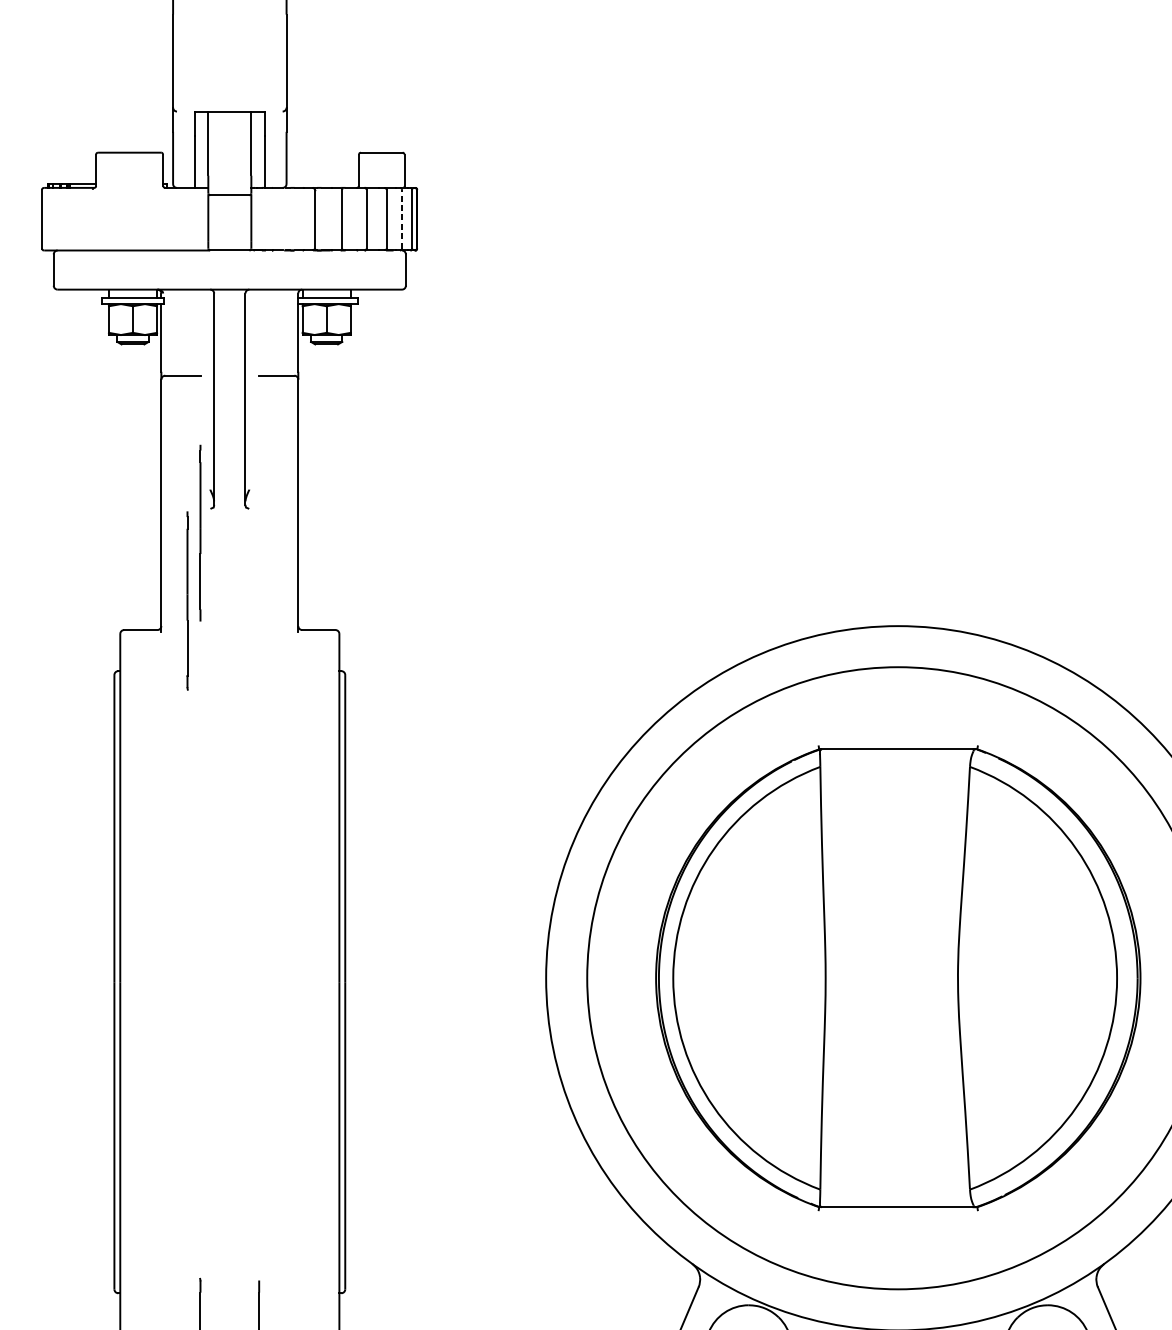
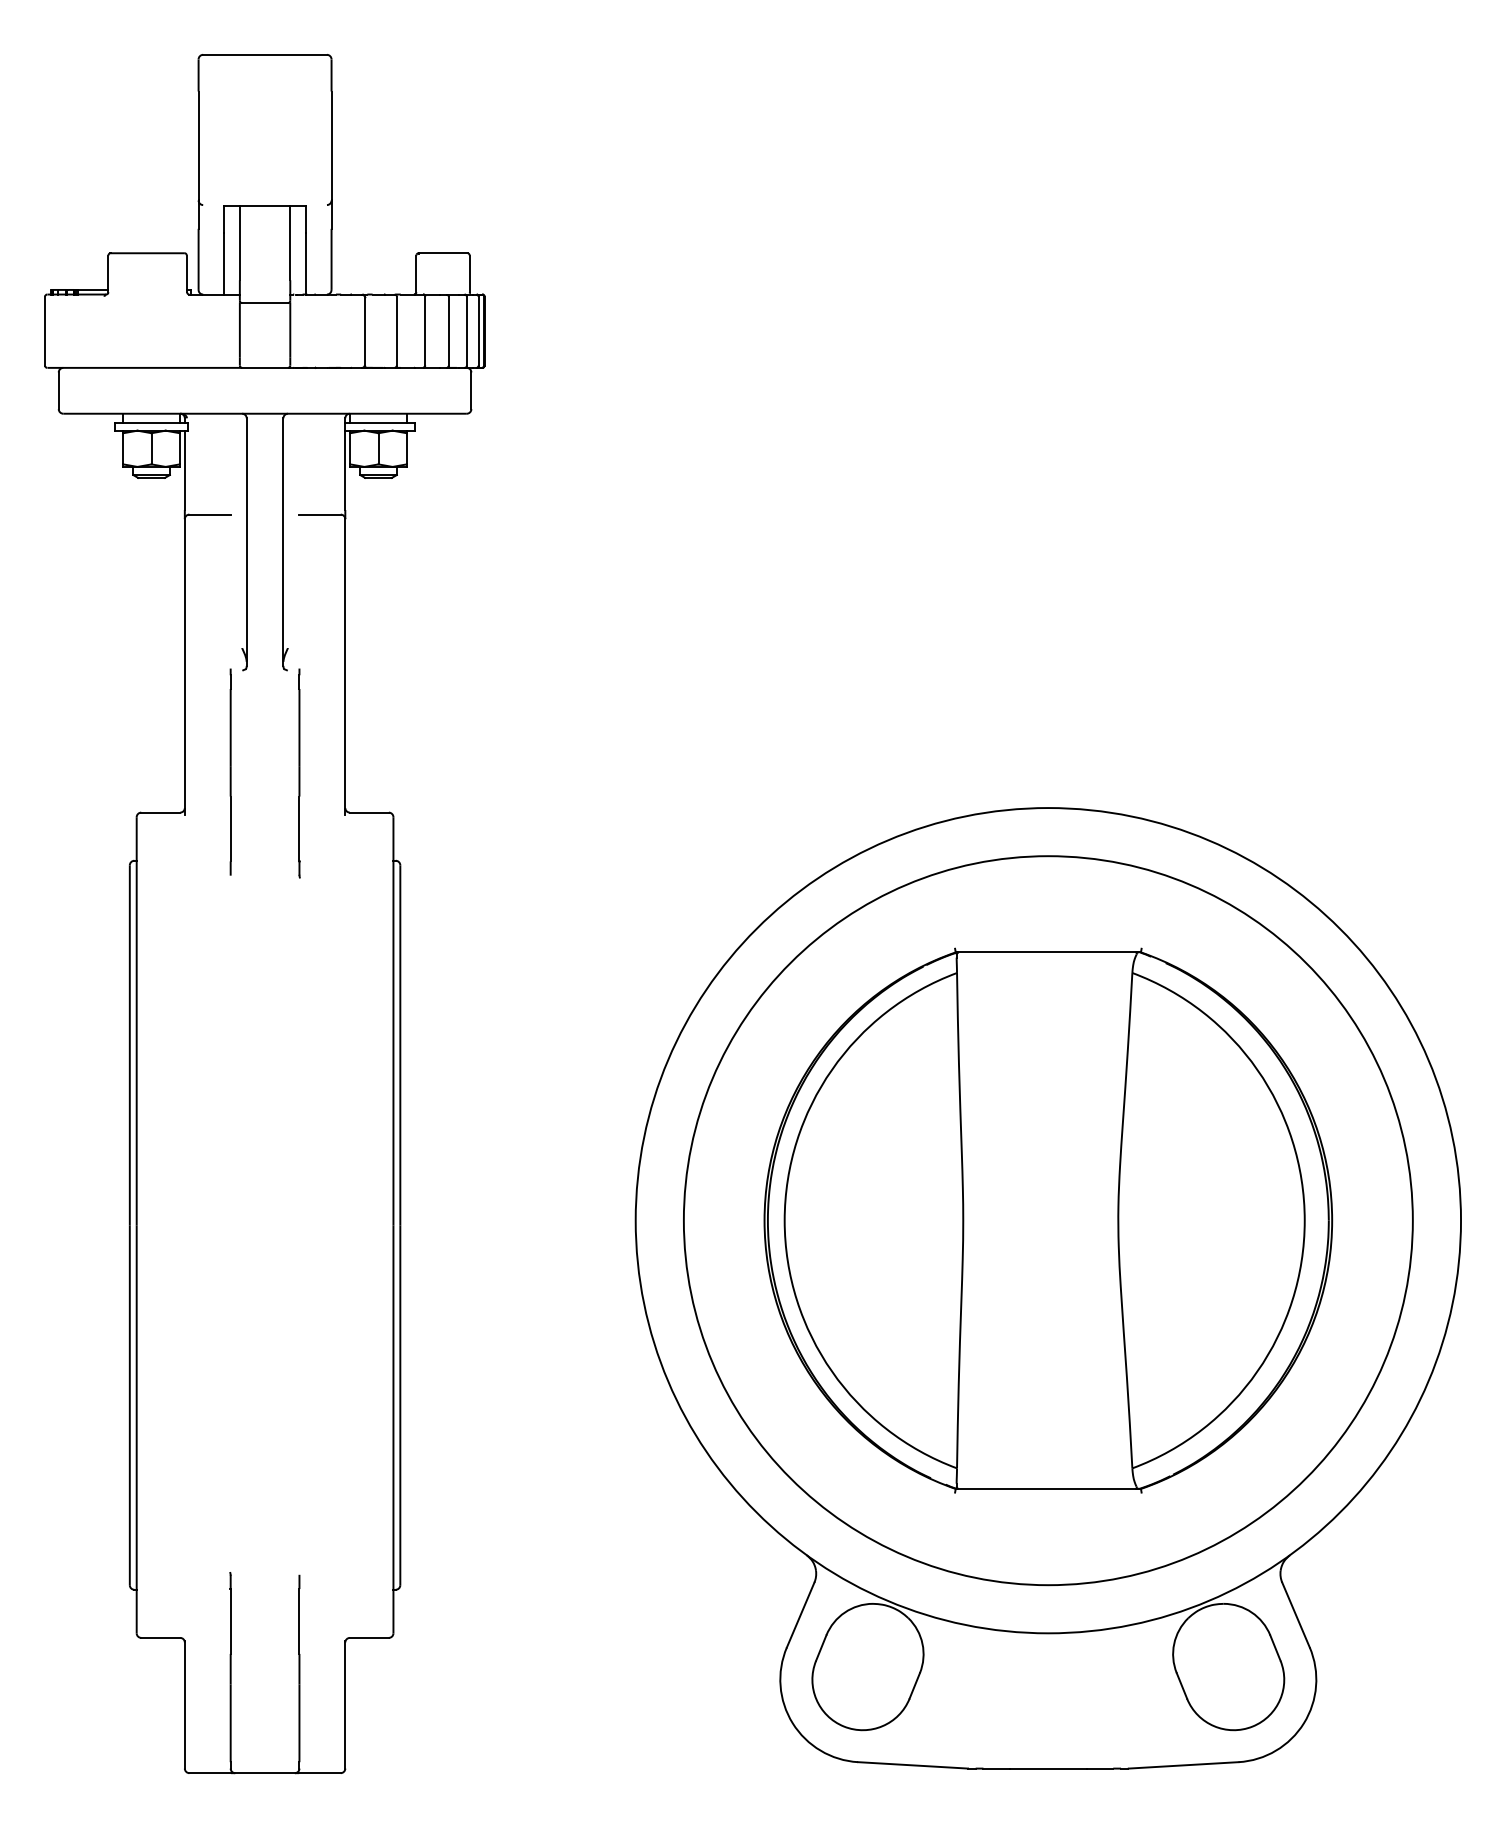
line: (401, 218) -> (466, 330), dashed -> solid
line: (200, 532) -> (230, 771), moved
line: (187, 600) -> (299, 773), moved

